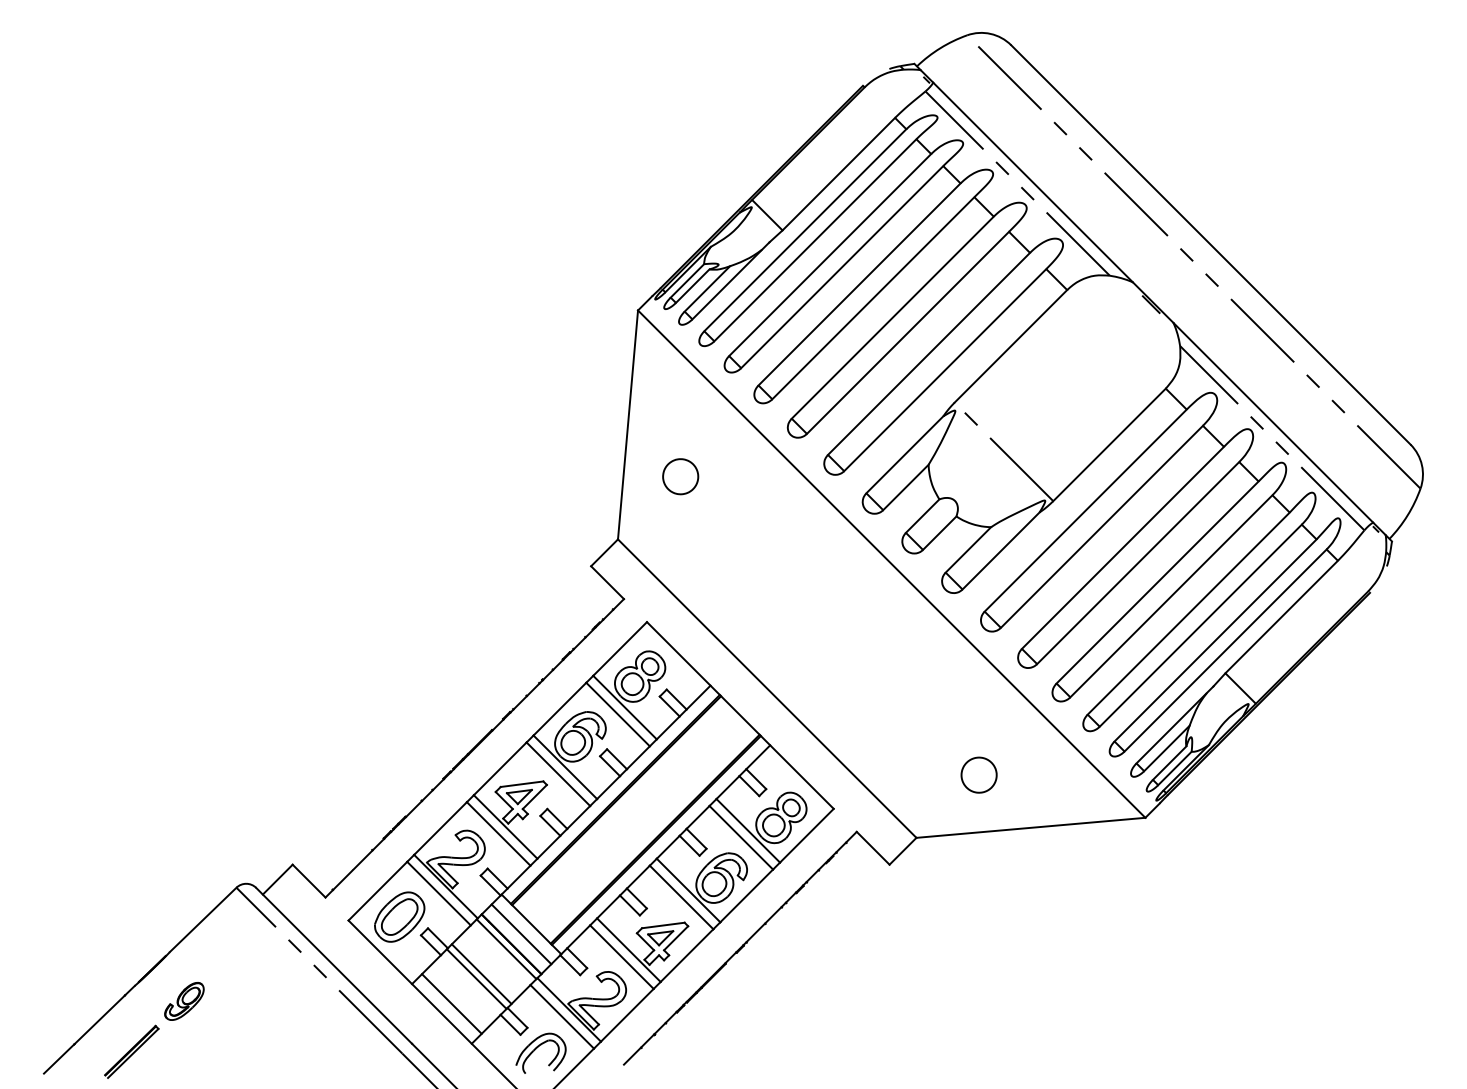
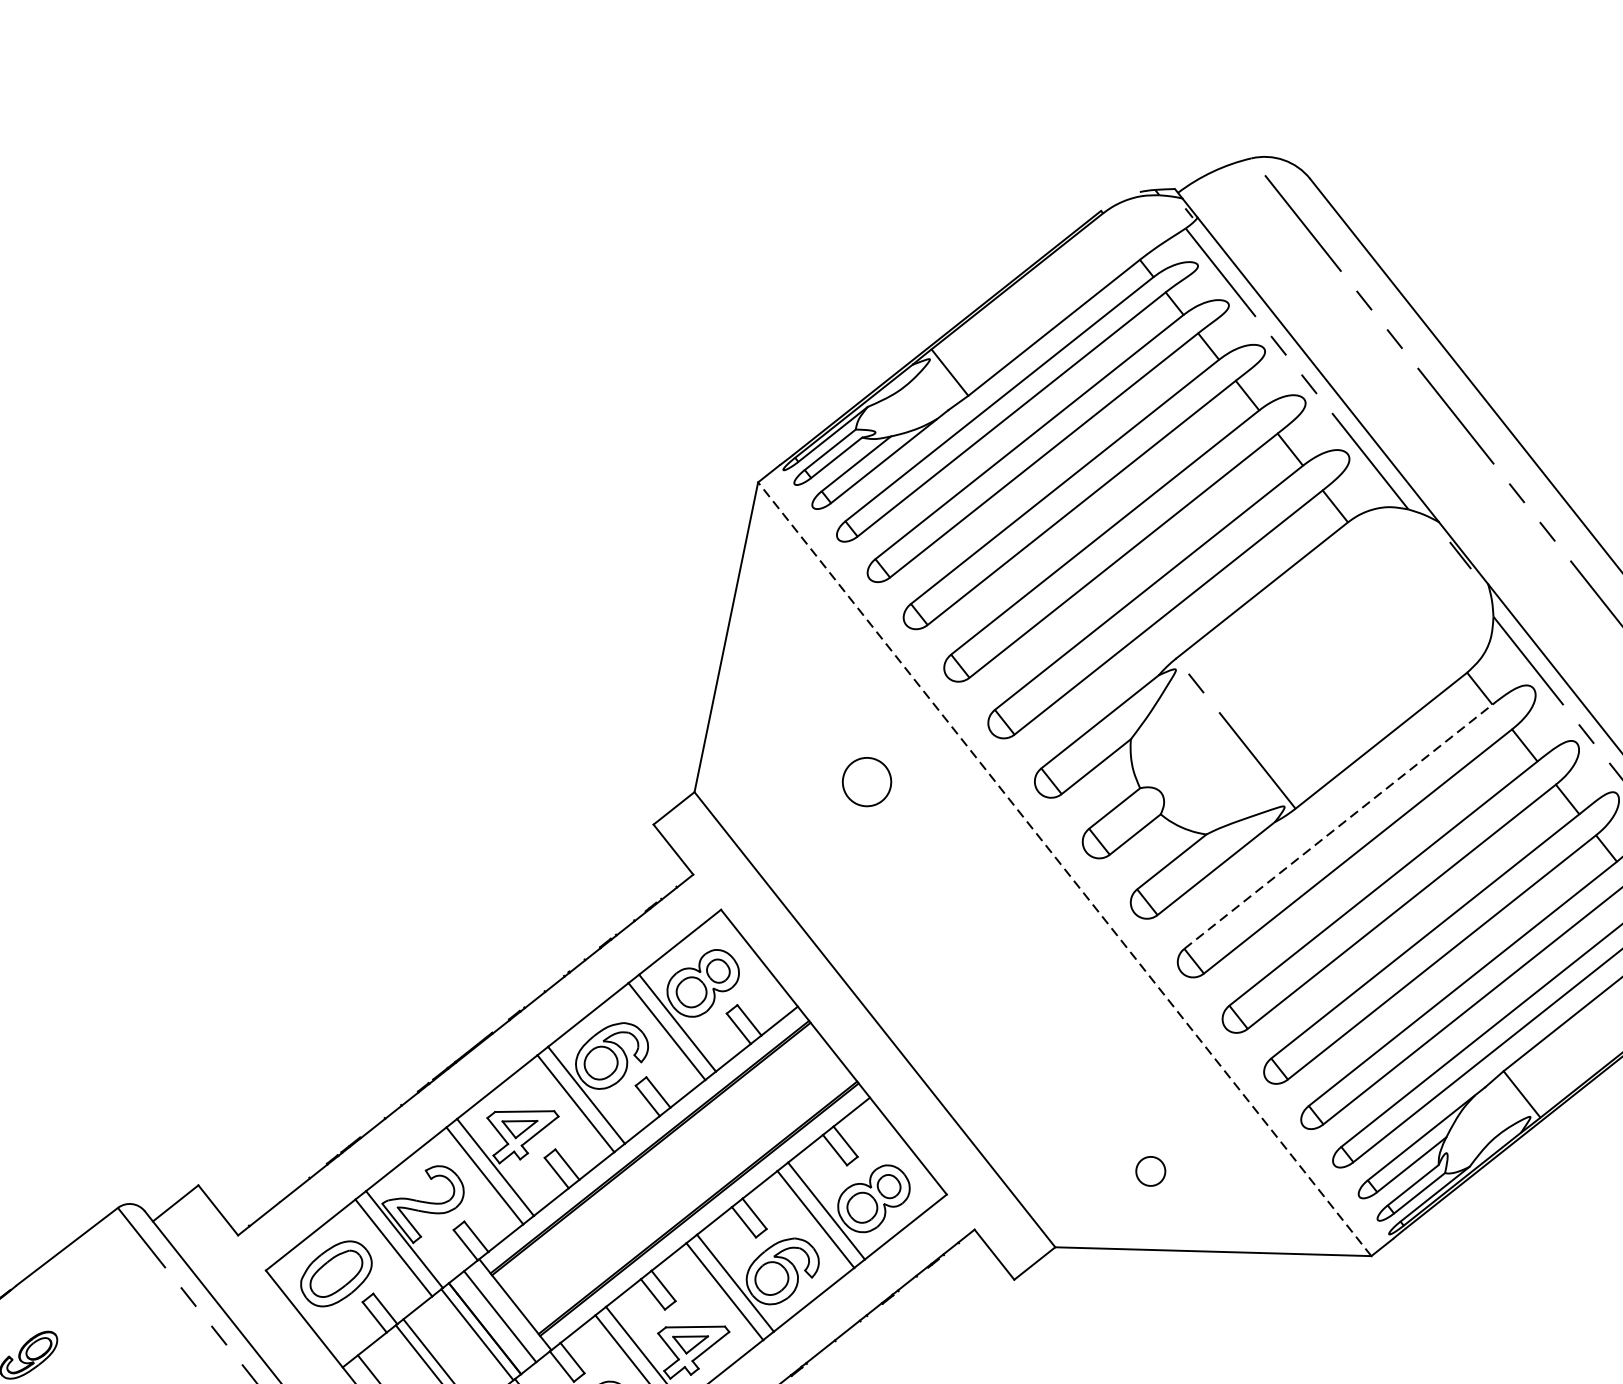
part: (680, 476) -> (866, 781), moved
line: (1085, 510) -> (1338, 826), solid -> dashed
line: (891, 564) -> (1064, 869), solid -> dashed
part: (978, 774) -> (1150, 1170), size x0.6

